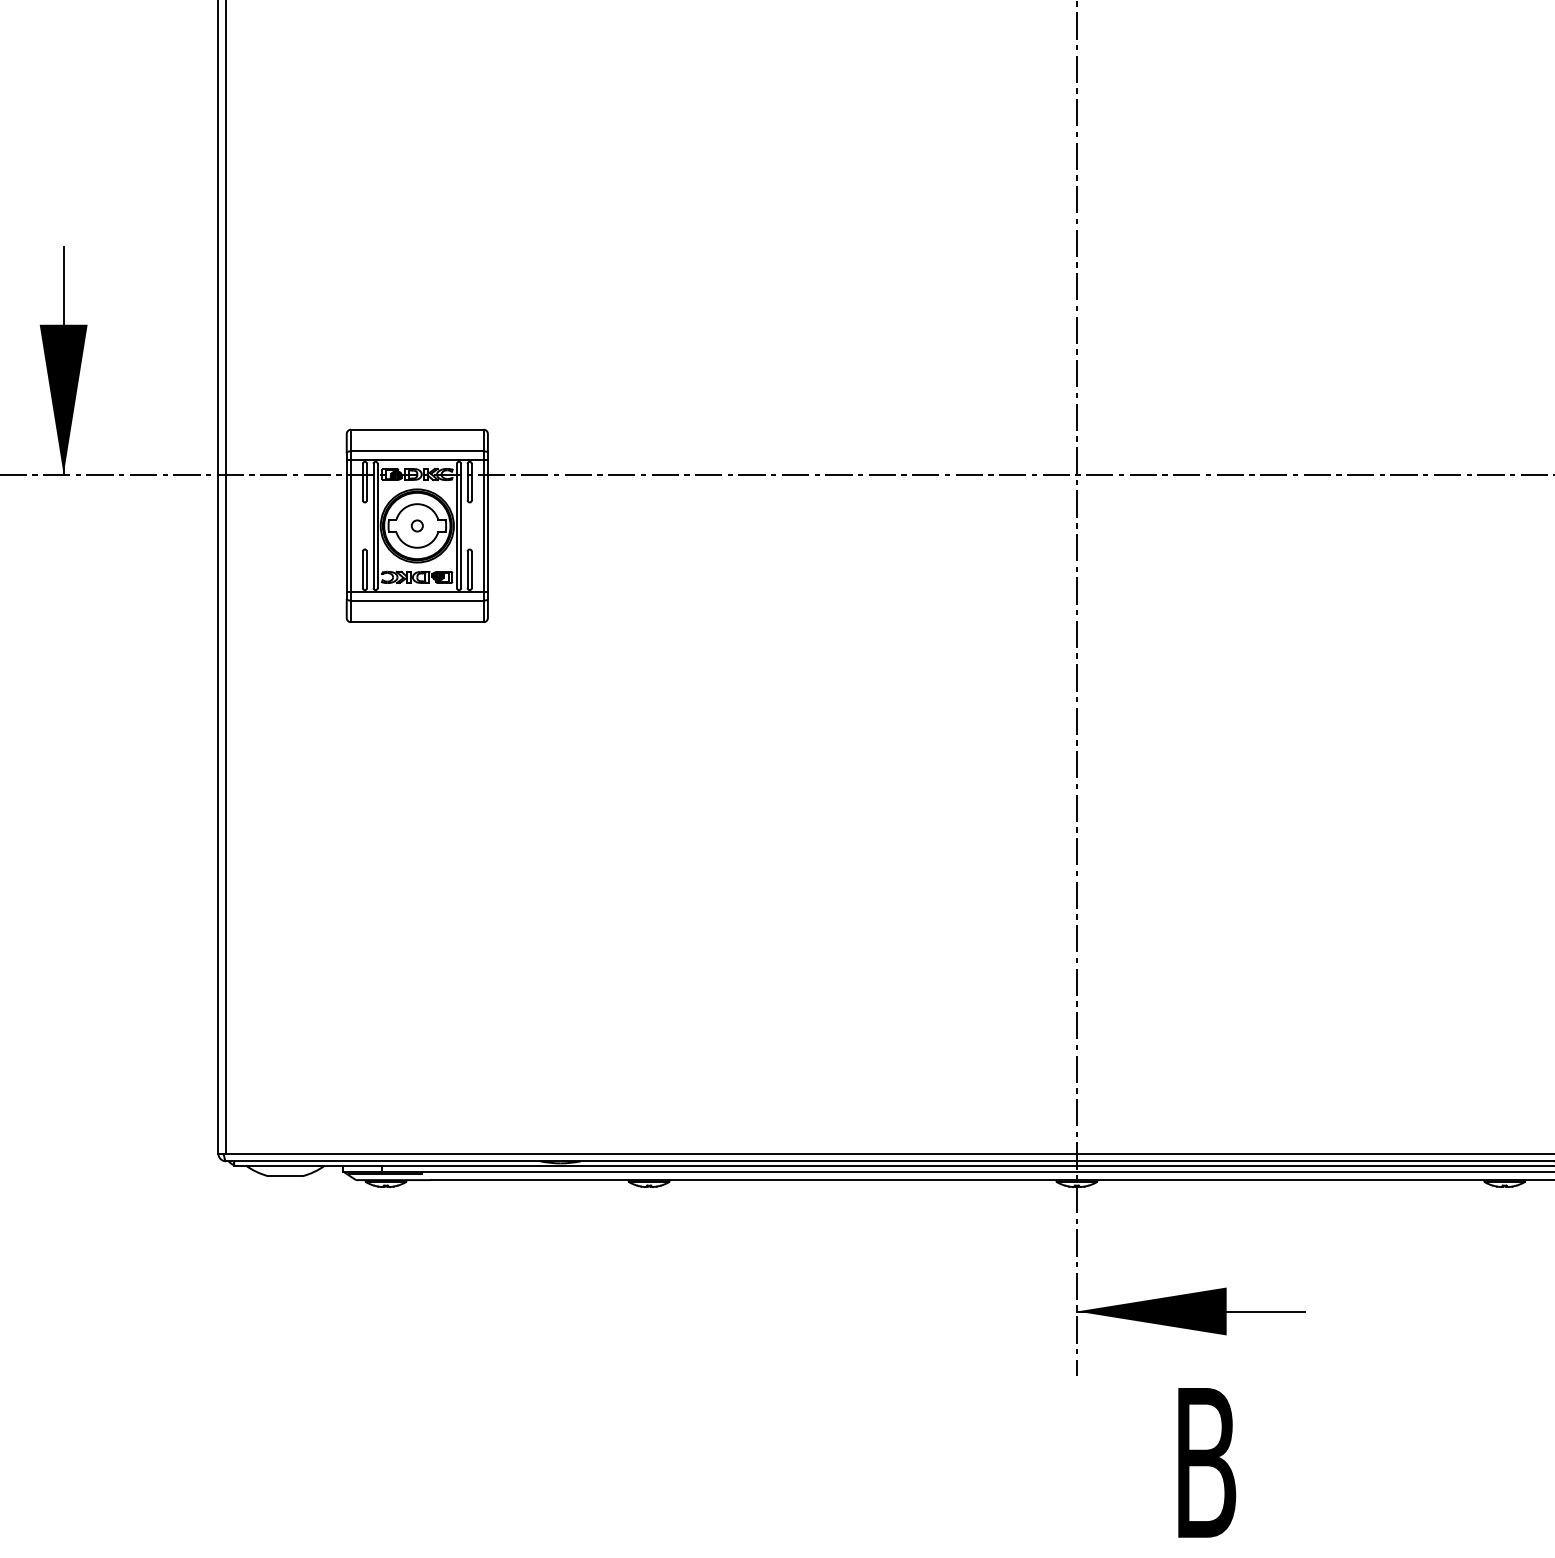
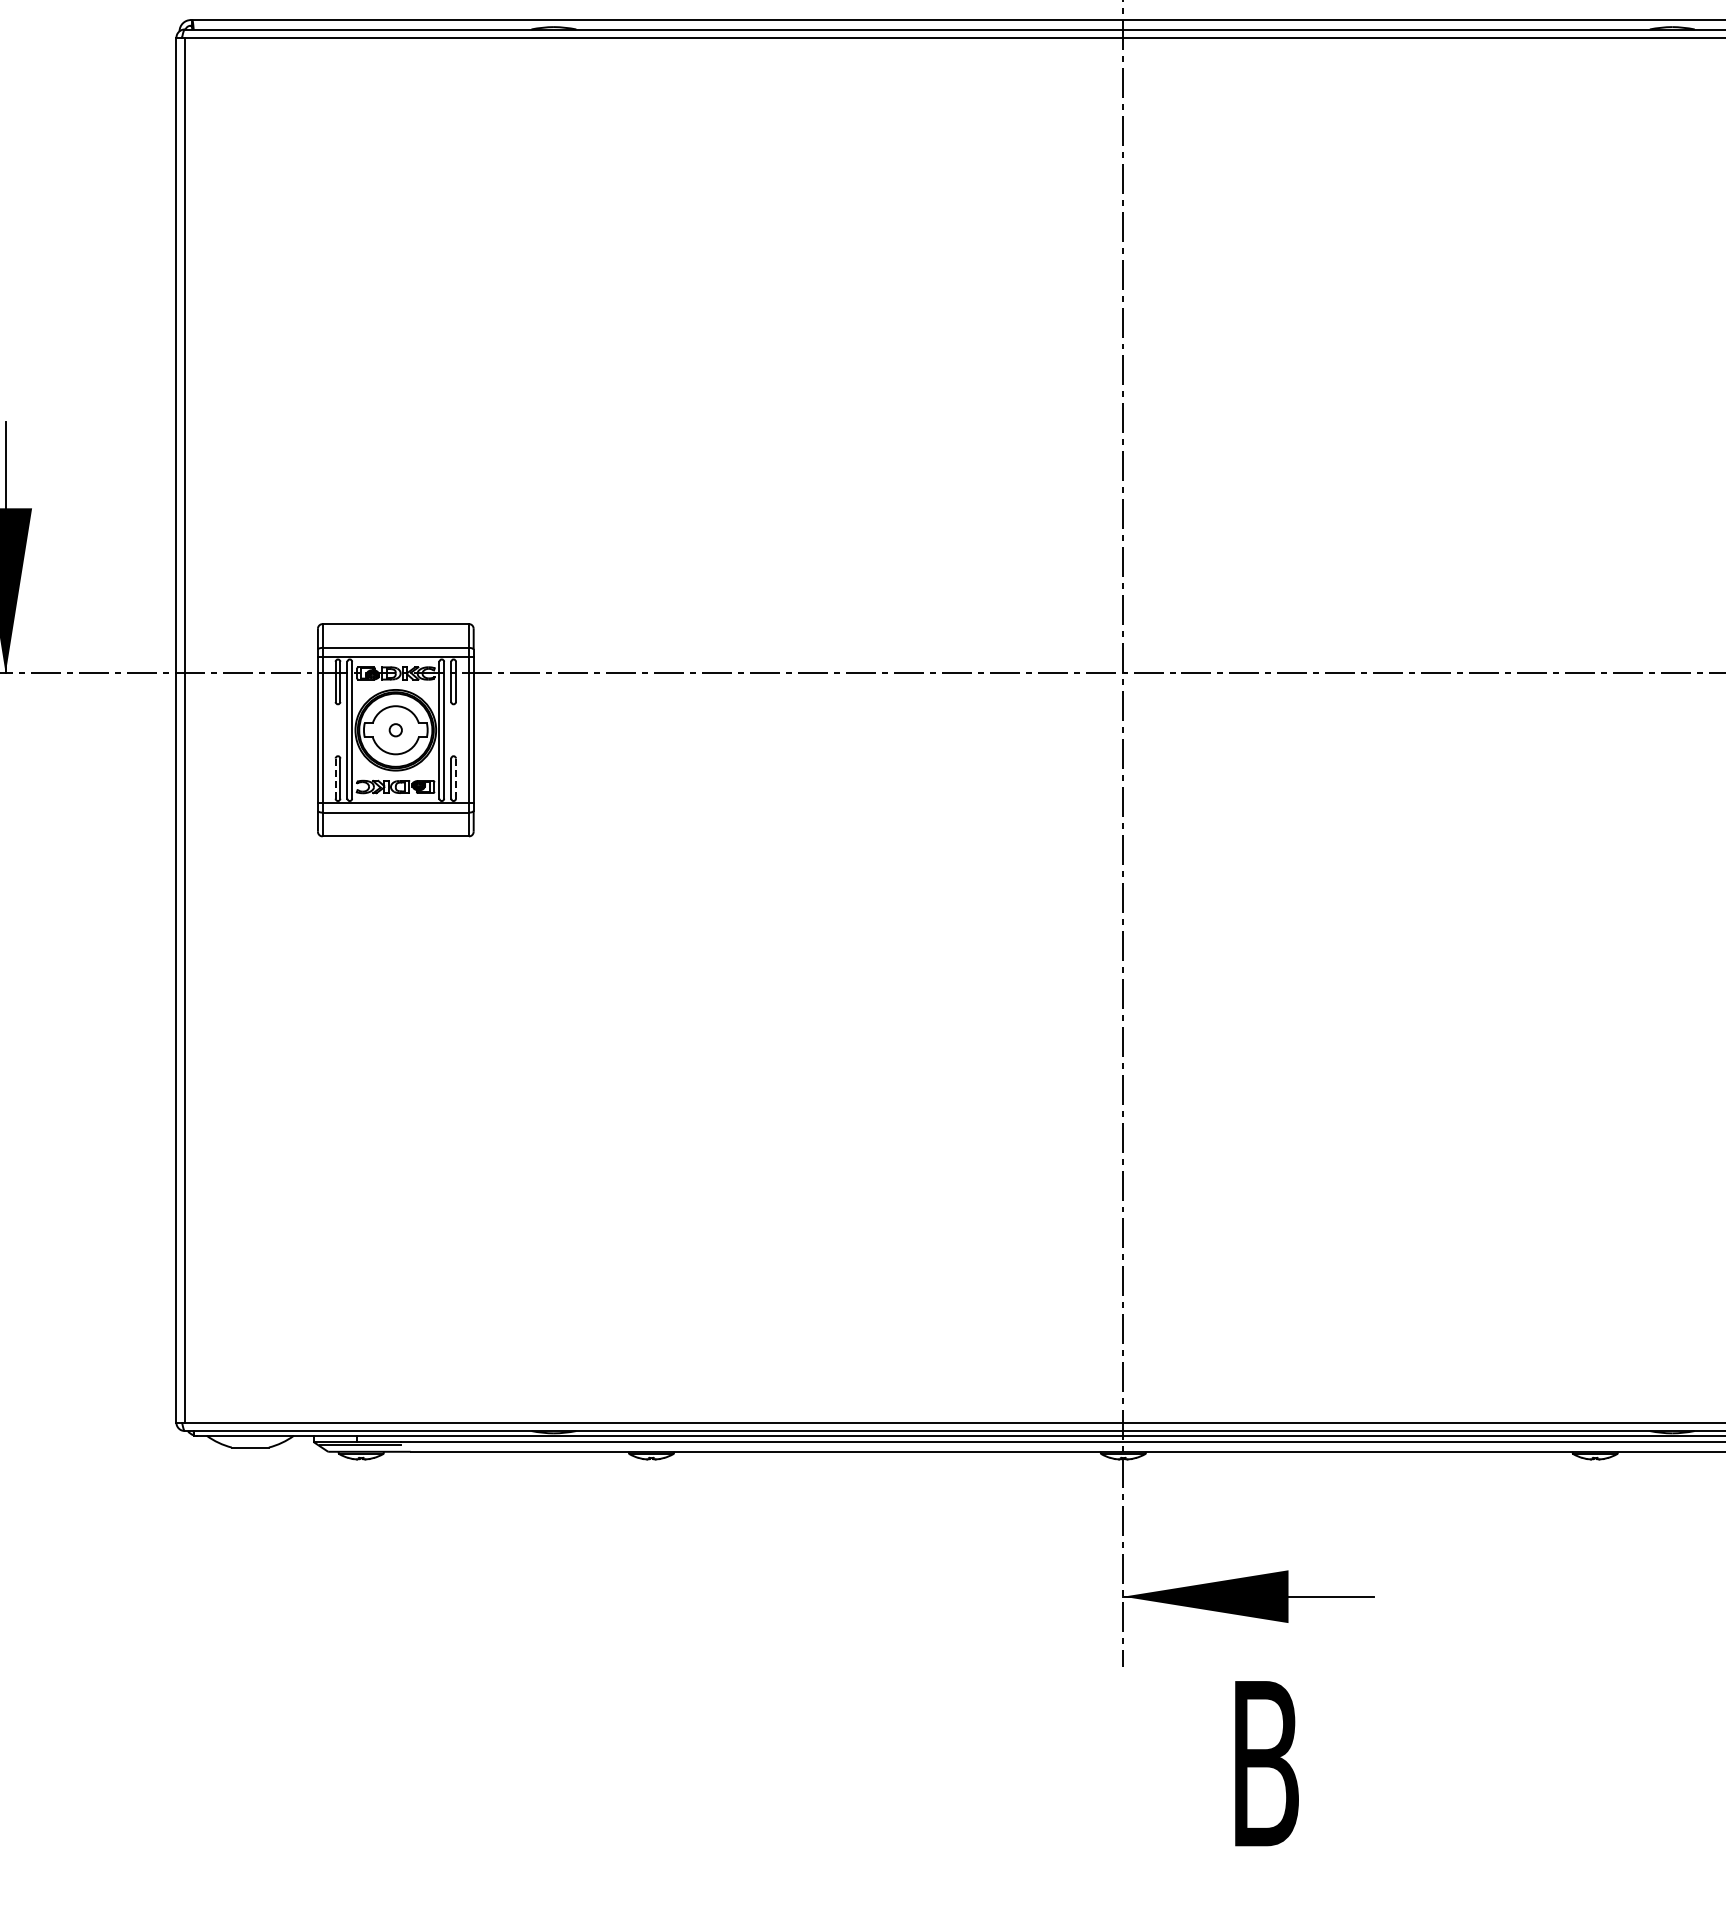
line: (362, 569) -> (335, 778), solid -> dashed
line: (471, 570) -> (455, 779), solid -> dashed

